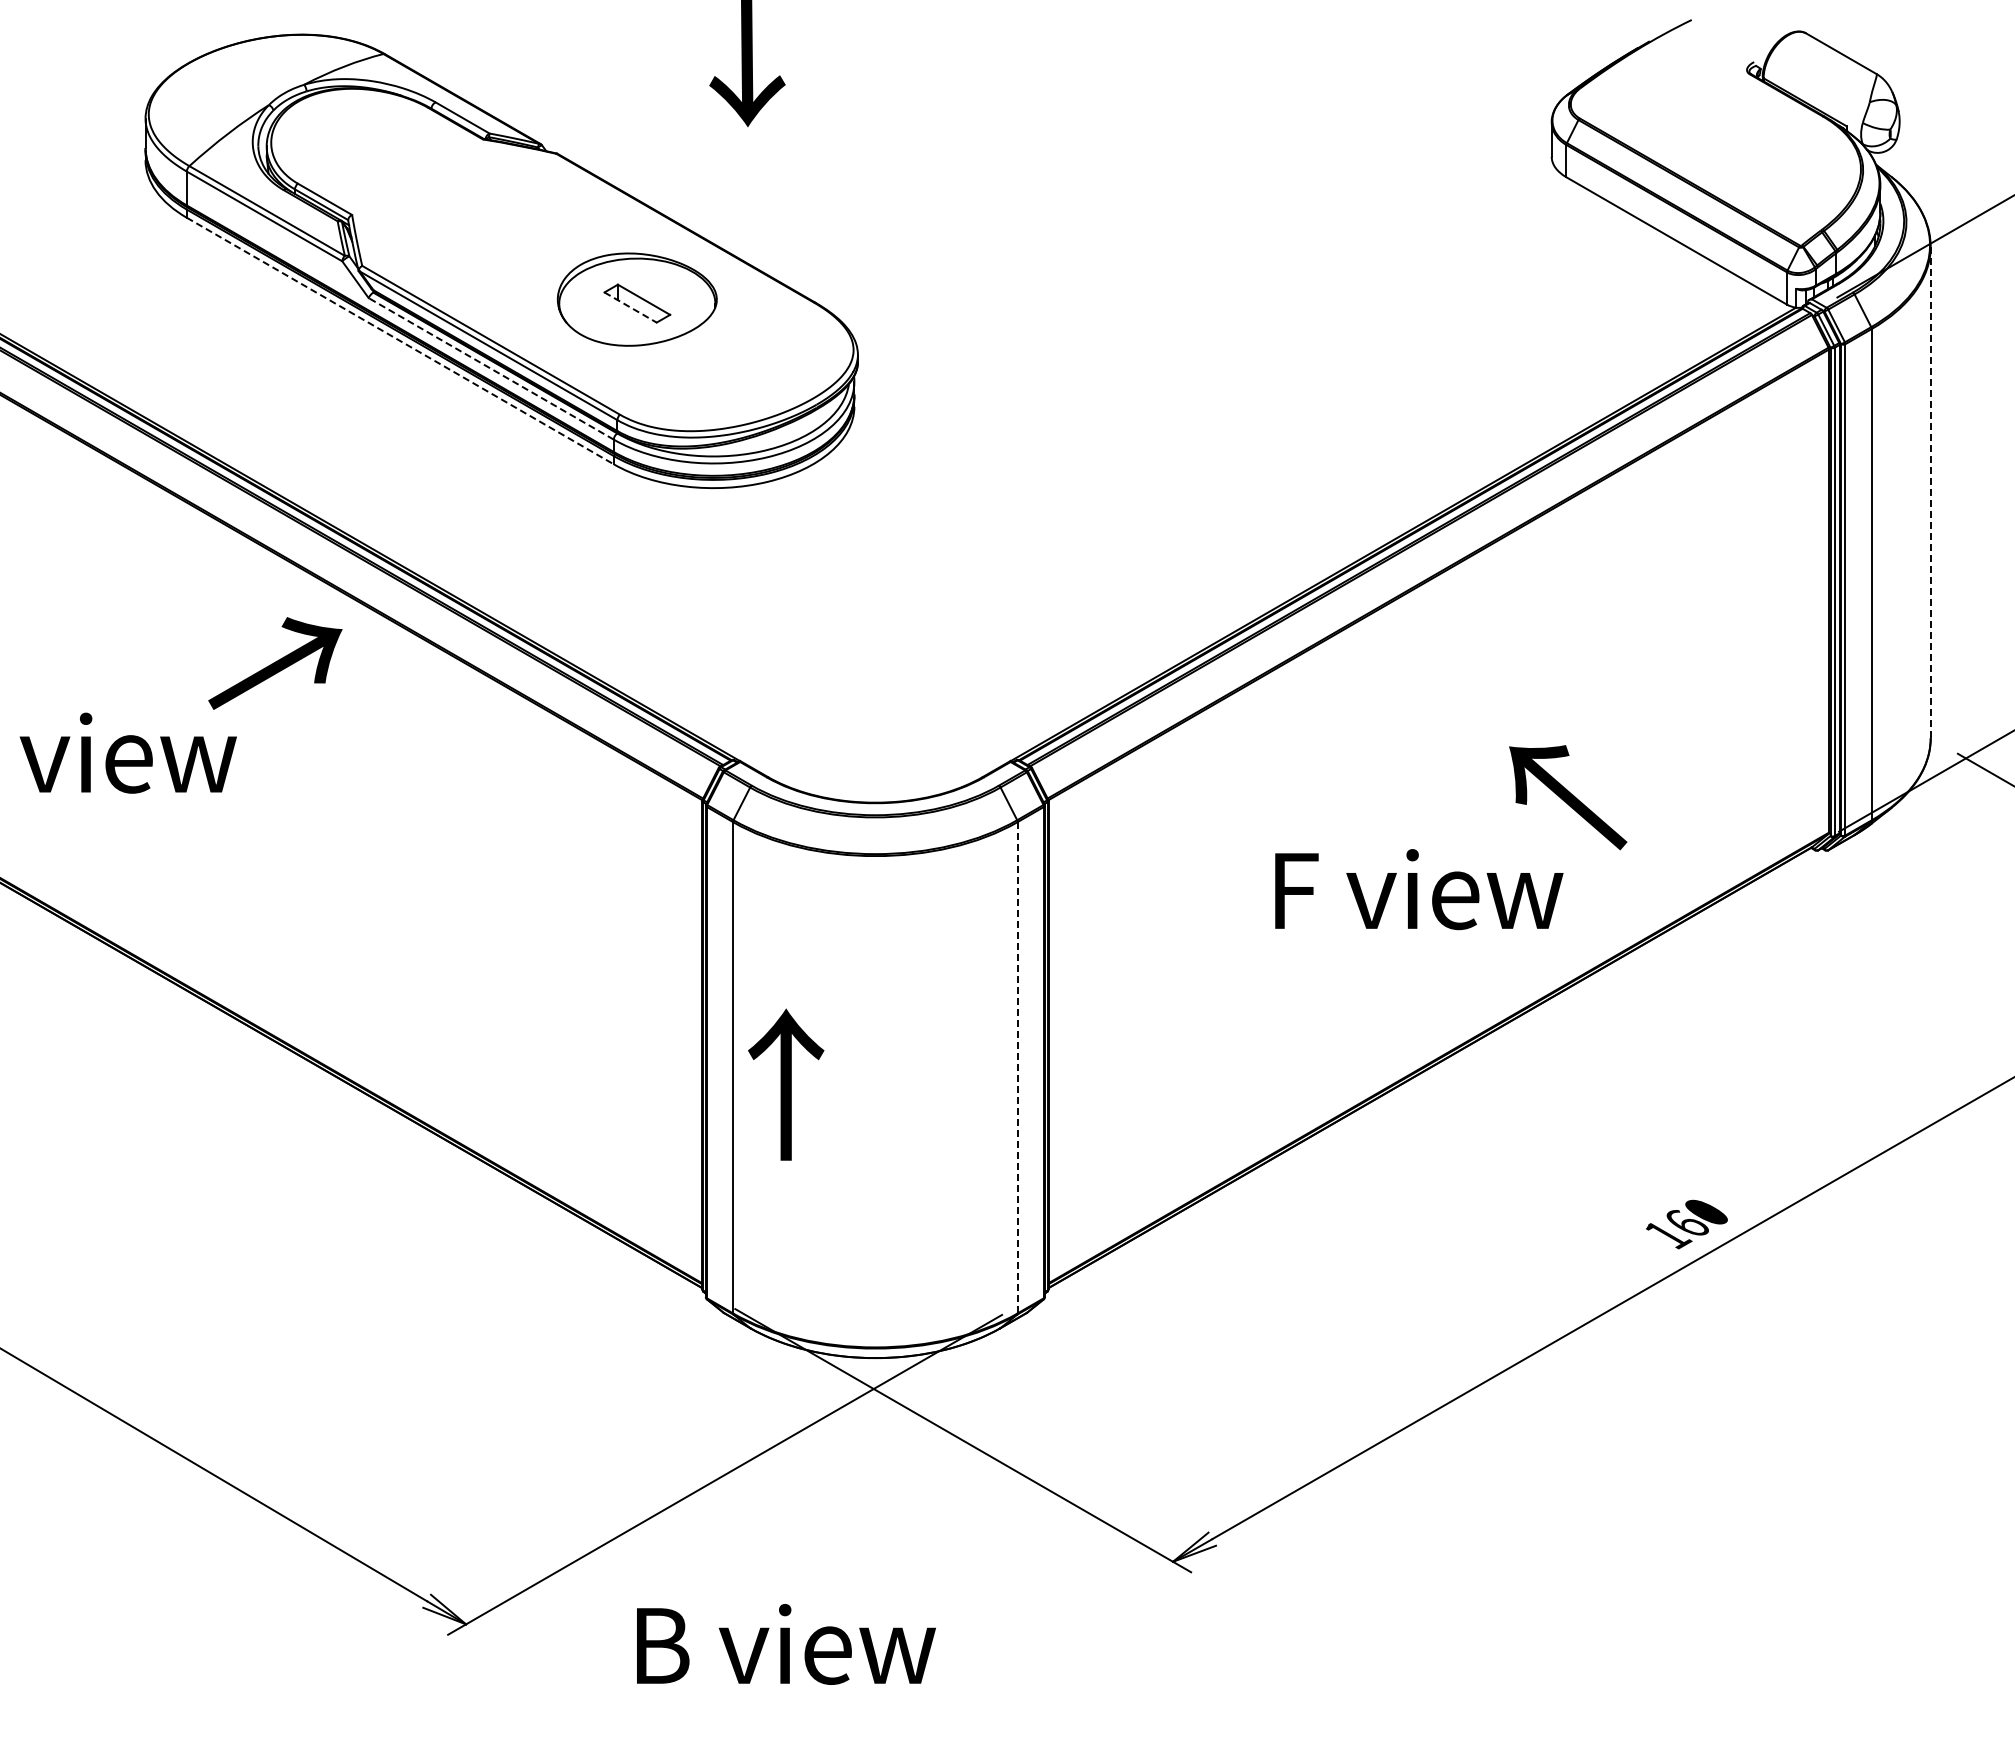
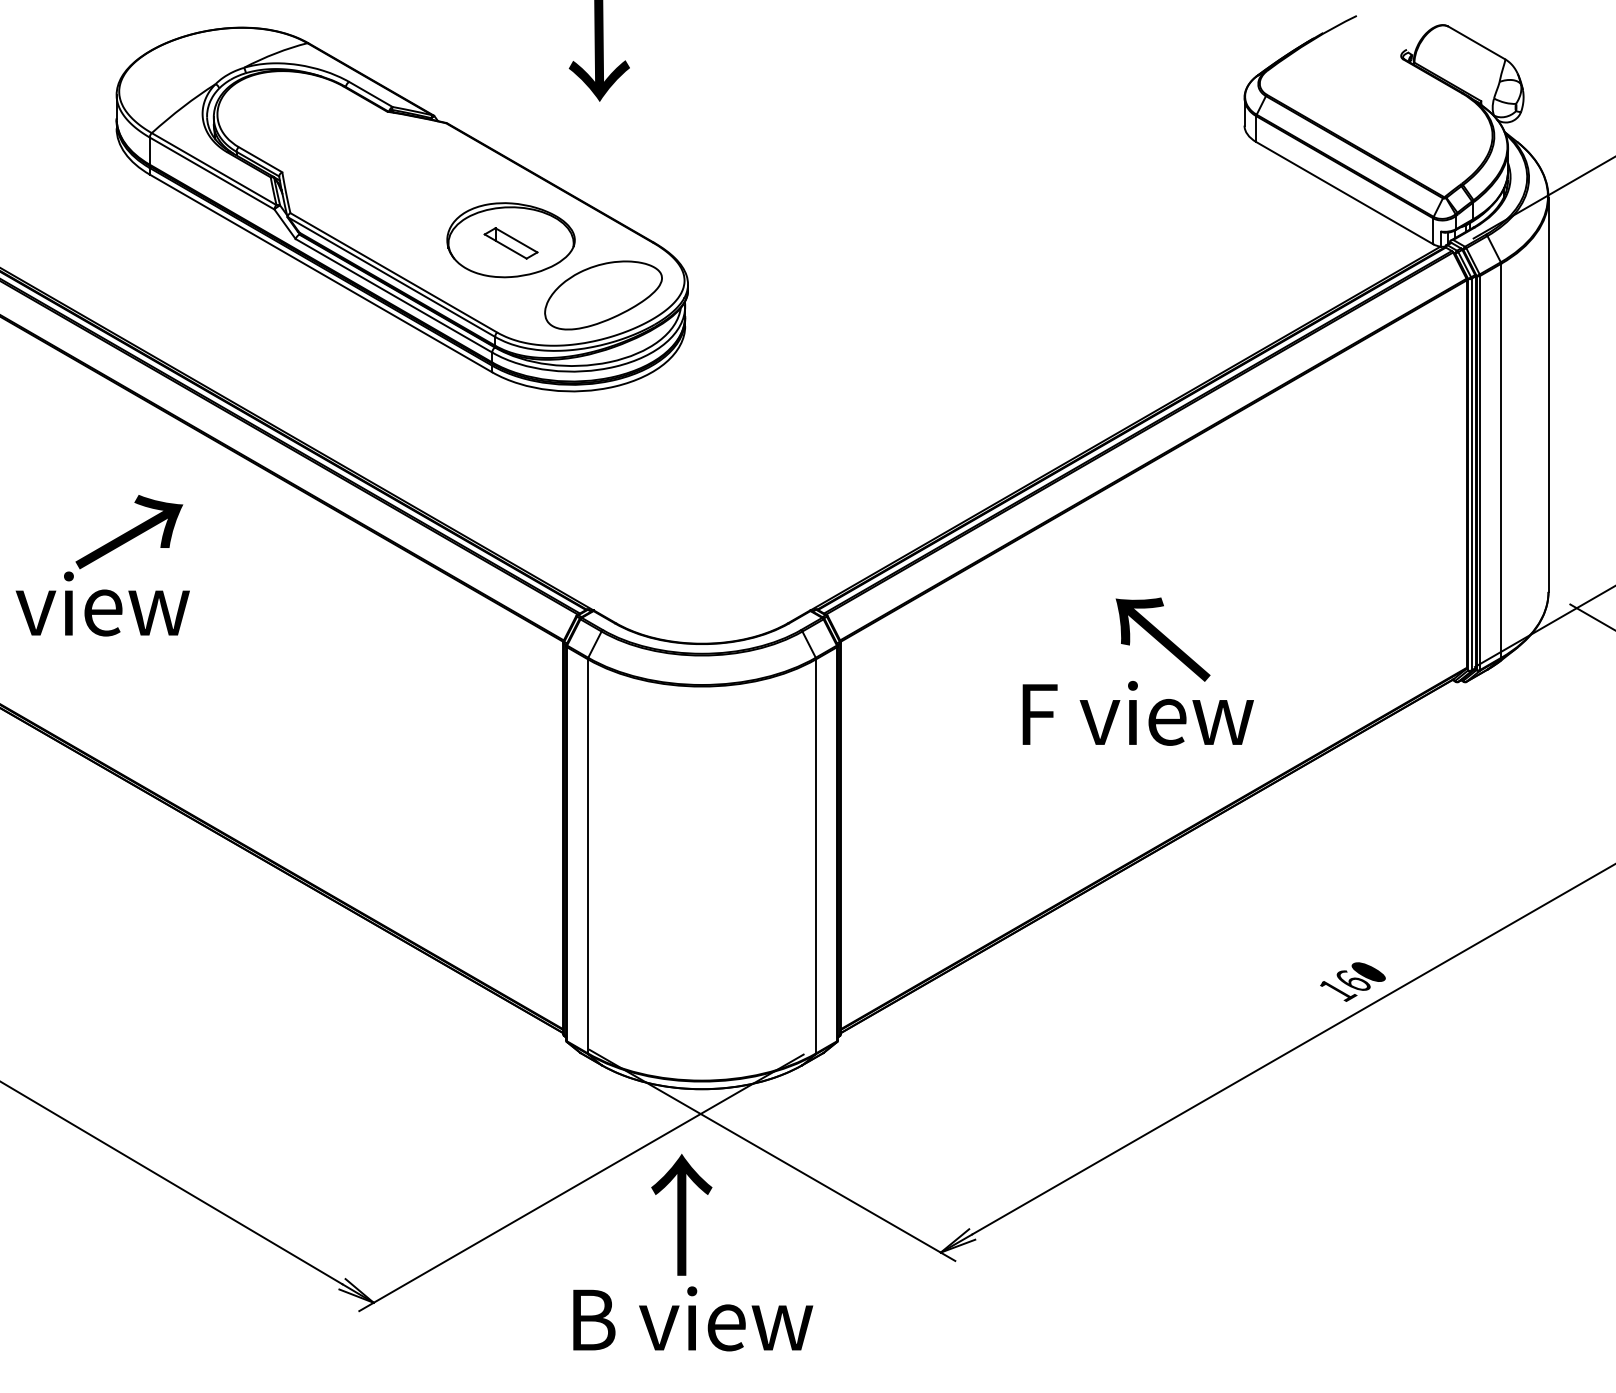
line: (631, 307) -> (506, 246), dashed -> solid
line: (400, 341) -> (321, 273), dashed -> solid
line: (491, 368) -> (394, 295), dashed -> solid
part: (752, 368) -> (603, 295), added
line: (1930, 492) -> (1548, 394), dashed -> solid
text: (275, 663) -> (129, 532), moved
text: (1568, 797) -> (1163, 639), moved
line: (1017, 1067) -> (816, 856), dashed -> solid
text: (786, 1084) -> (682, 1214), moved
text: (786, 1644) -> (693, 1318), moved

